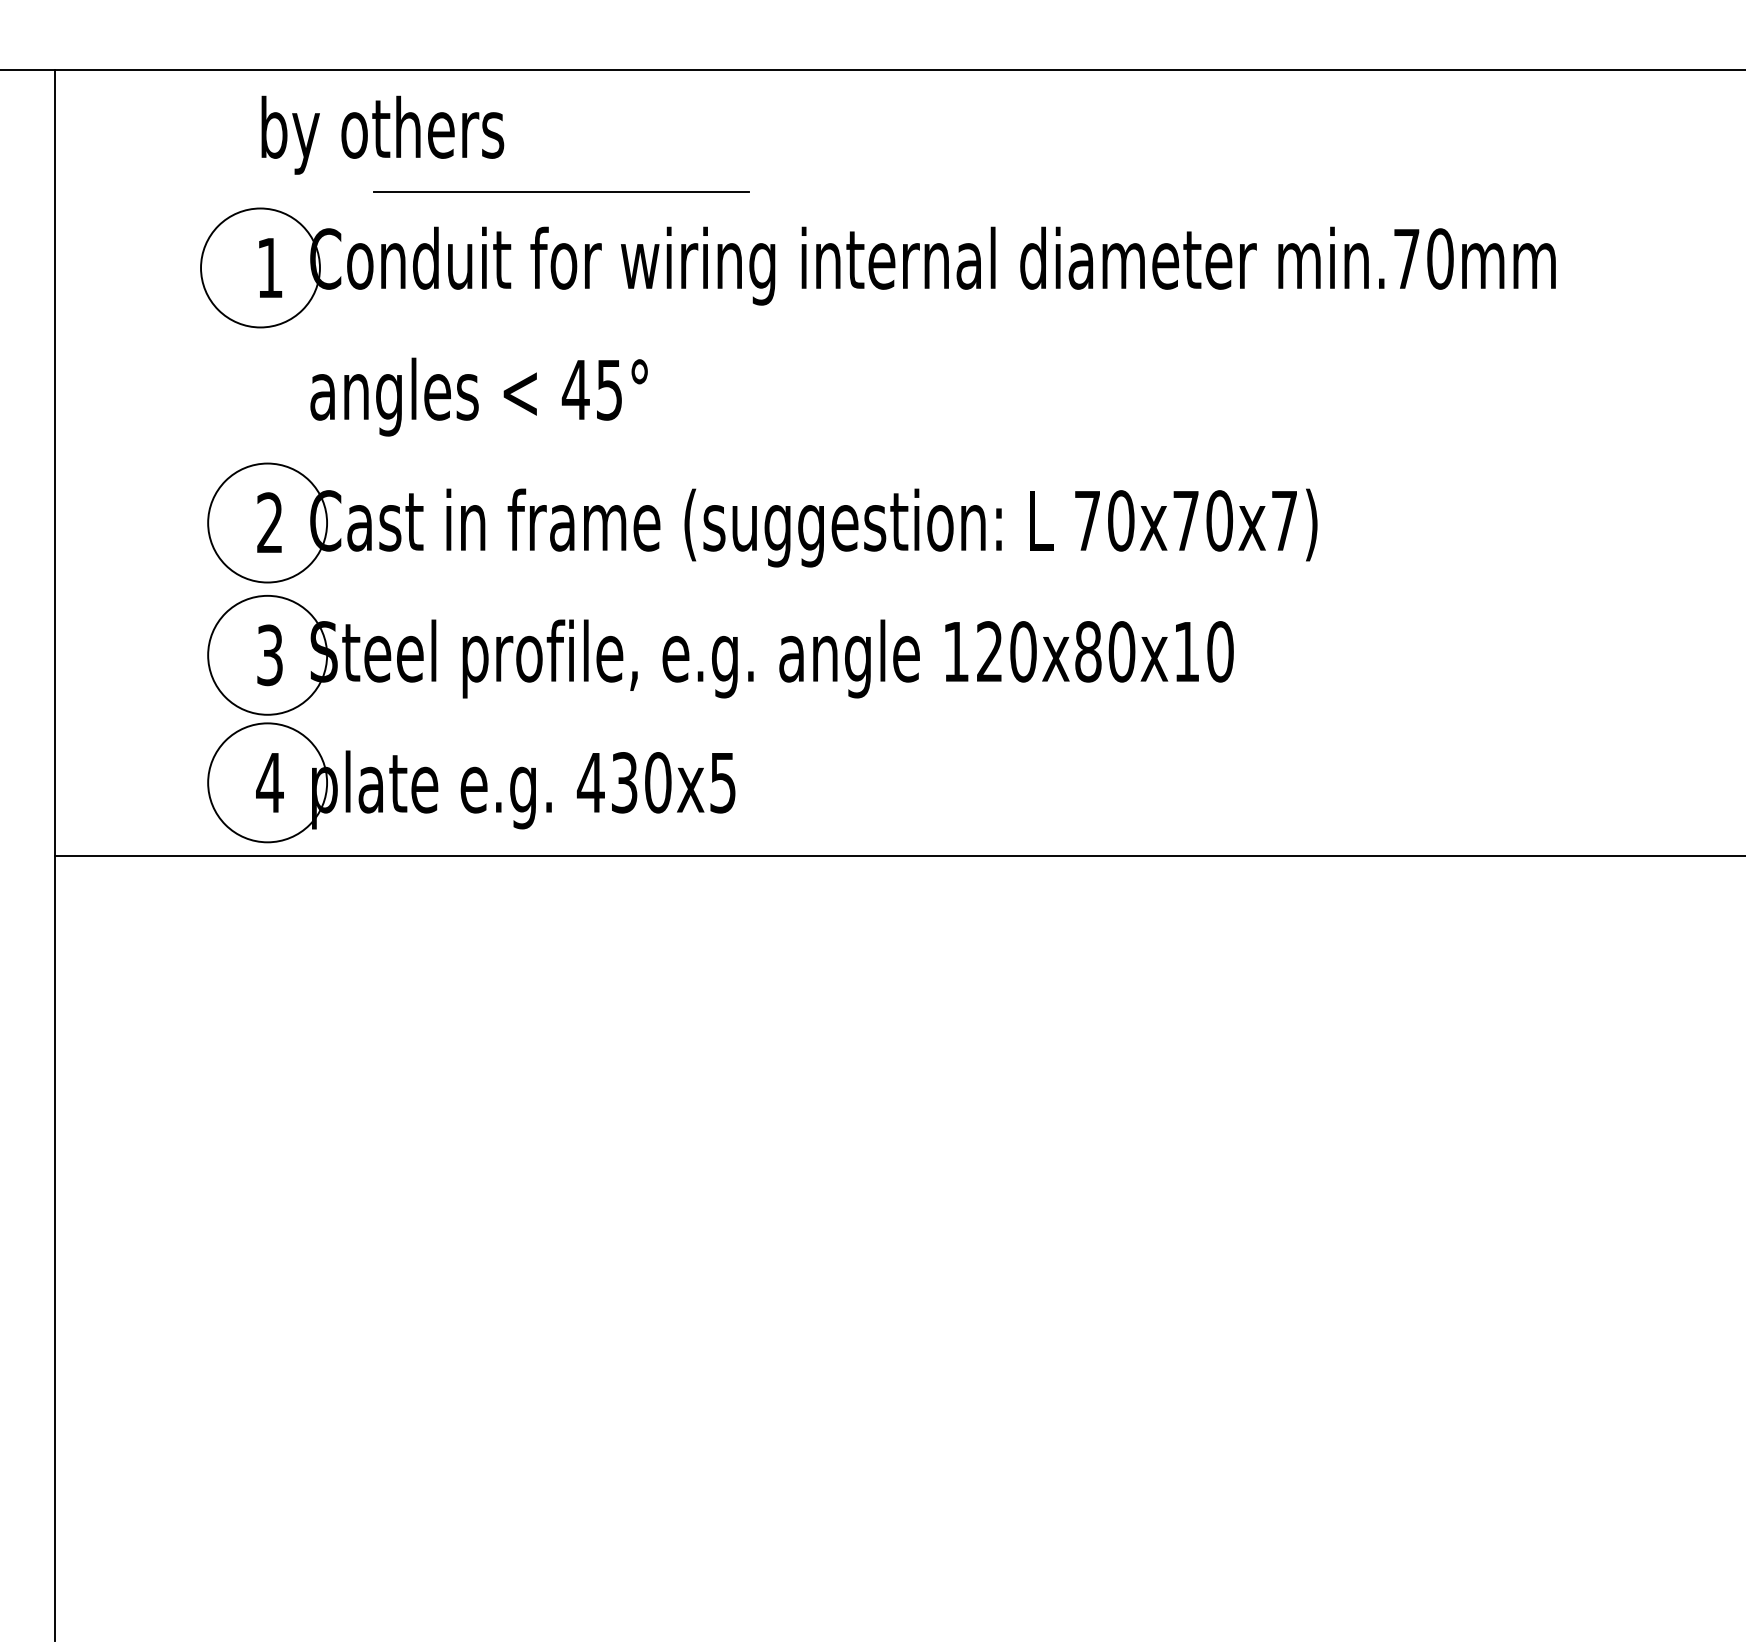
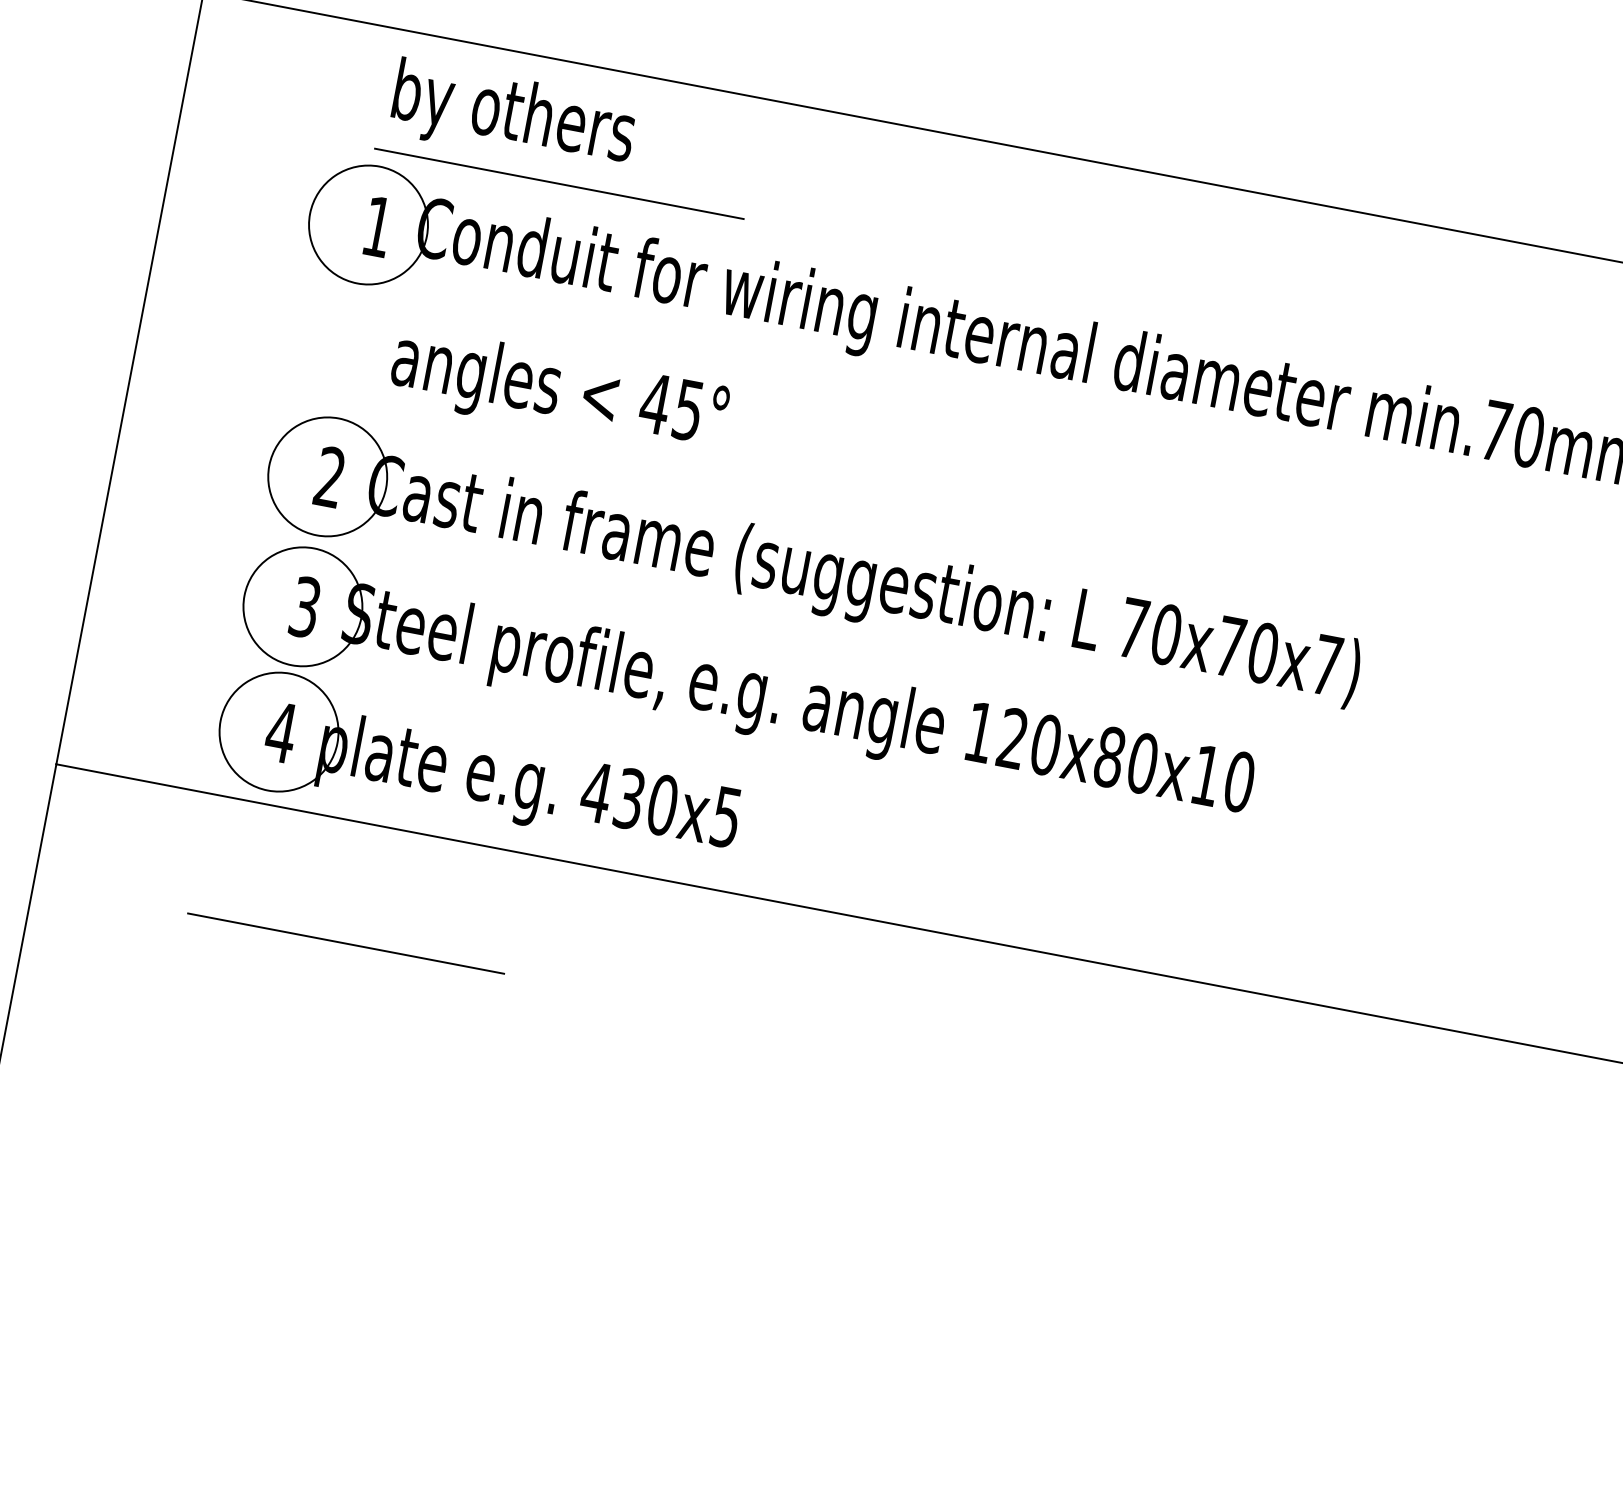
line: (561, 191) -> (559, 183), moved
line: (372, 978) -> (345, 943), added

